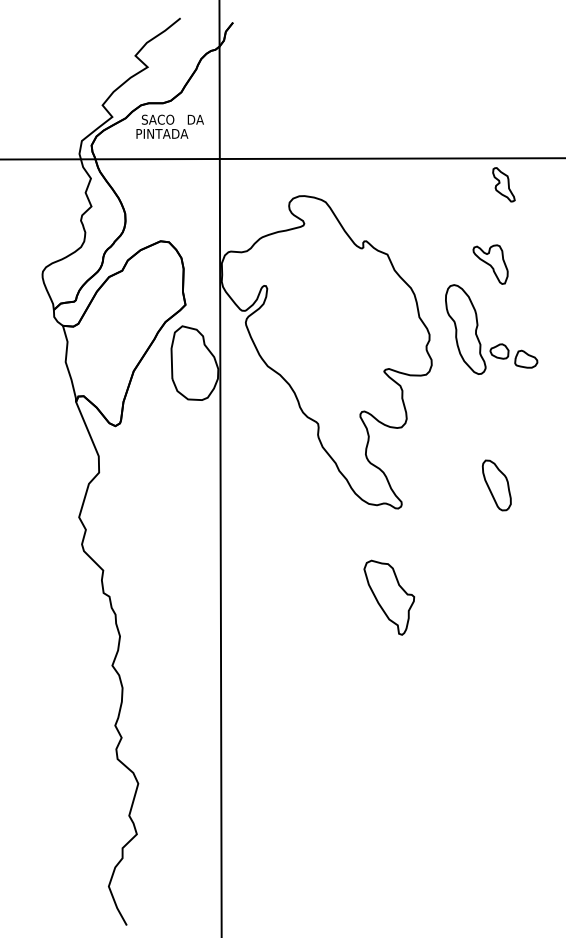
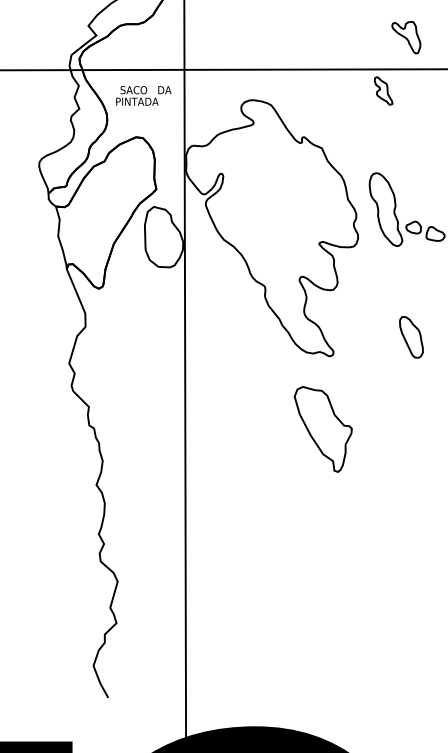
text: (169, 126) -> (143, 95), moved
part: (503, 184) -> (383, 90), moved
part: (490, 264) -> (406, 37), moved
part: (389, 597) -> (323, 429), size x1.4

